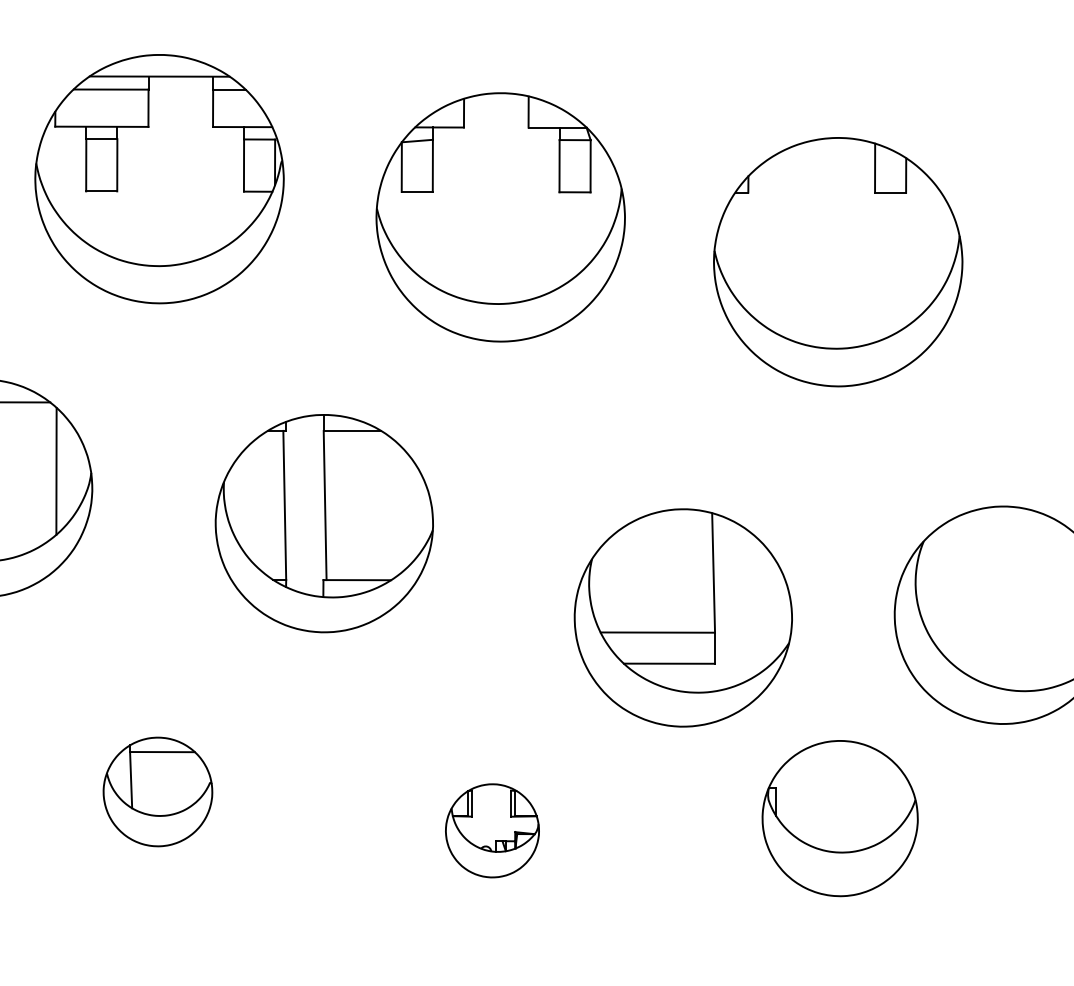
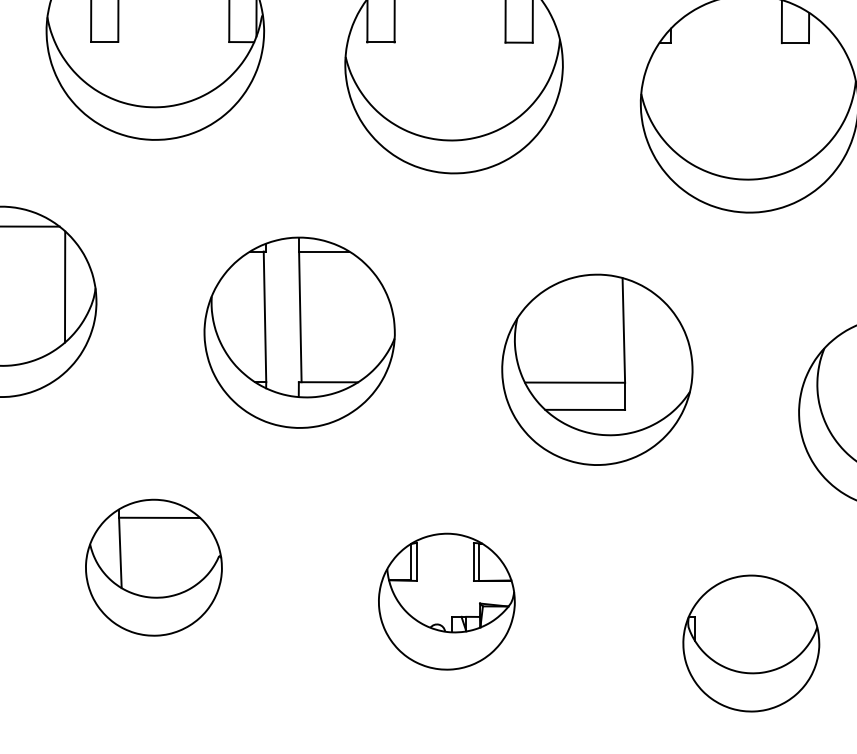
part: (682, 617) -> (596, 369), moved
part: (157, 791) -> (153, 567), size x1.43
part: (839, 818) -> (750, 643), moved
part: (492, 830) -> (446, 601), size x1.67

